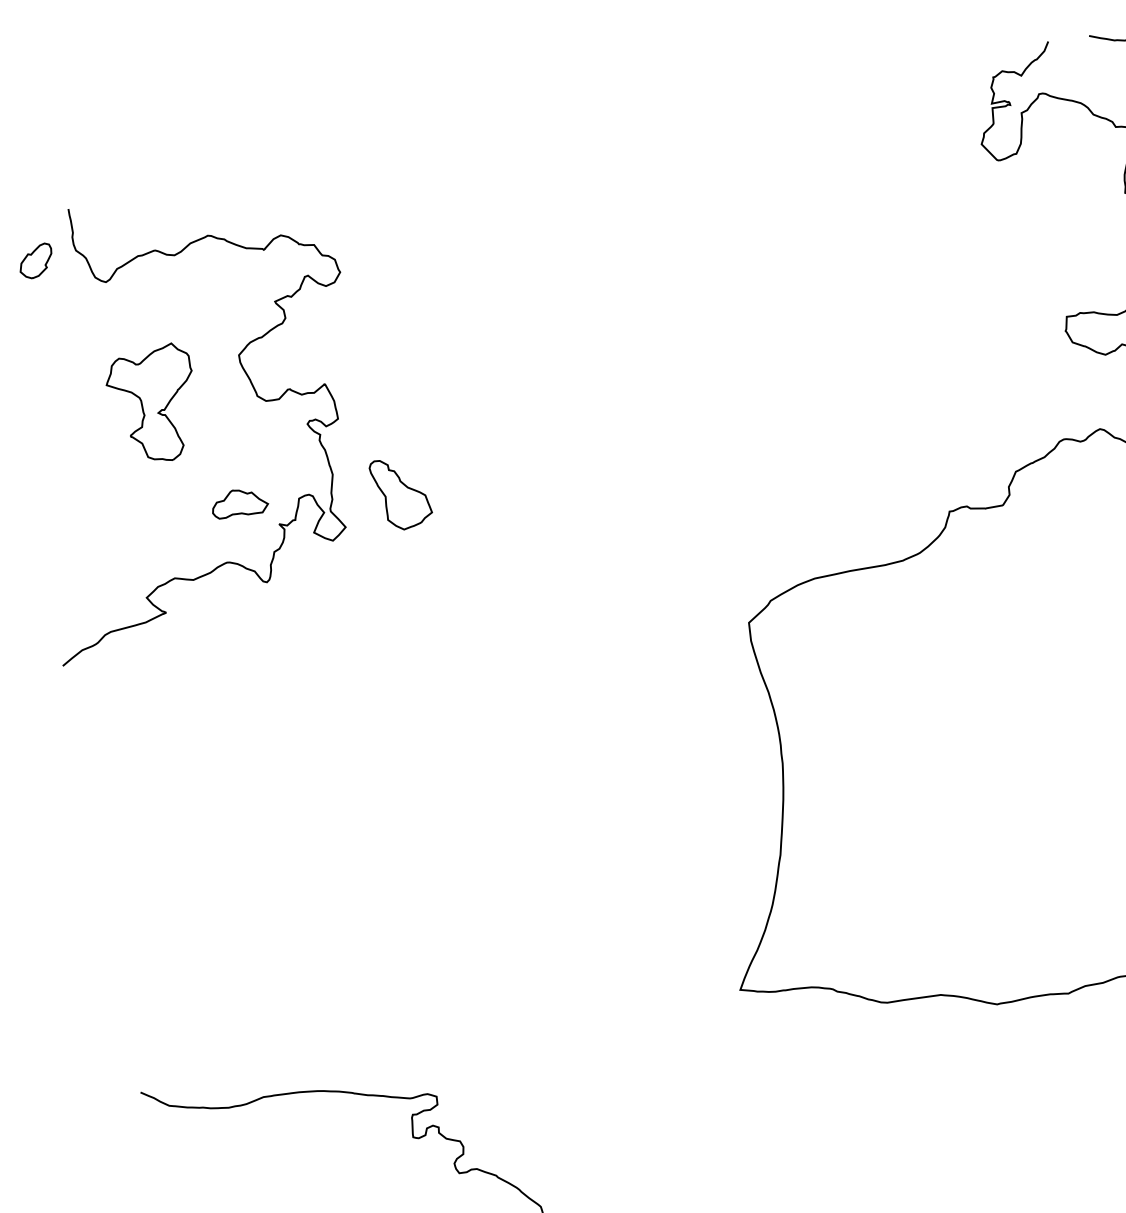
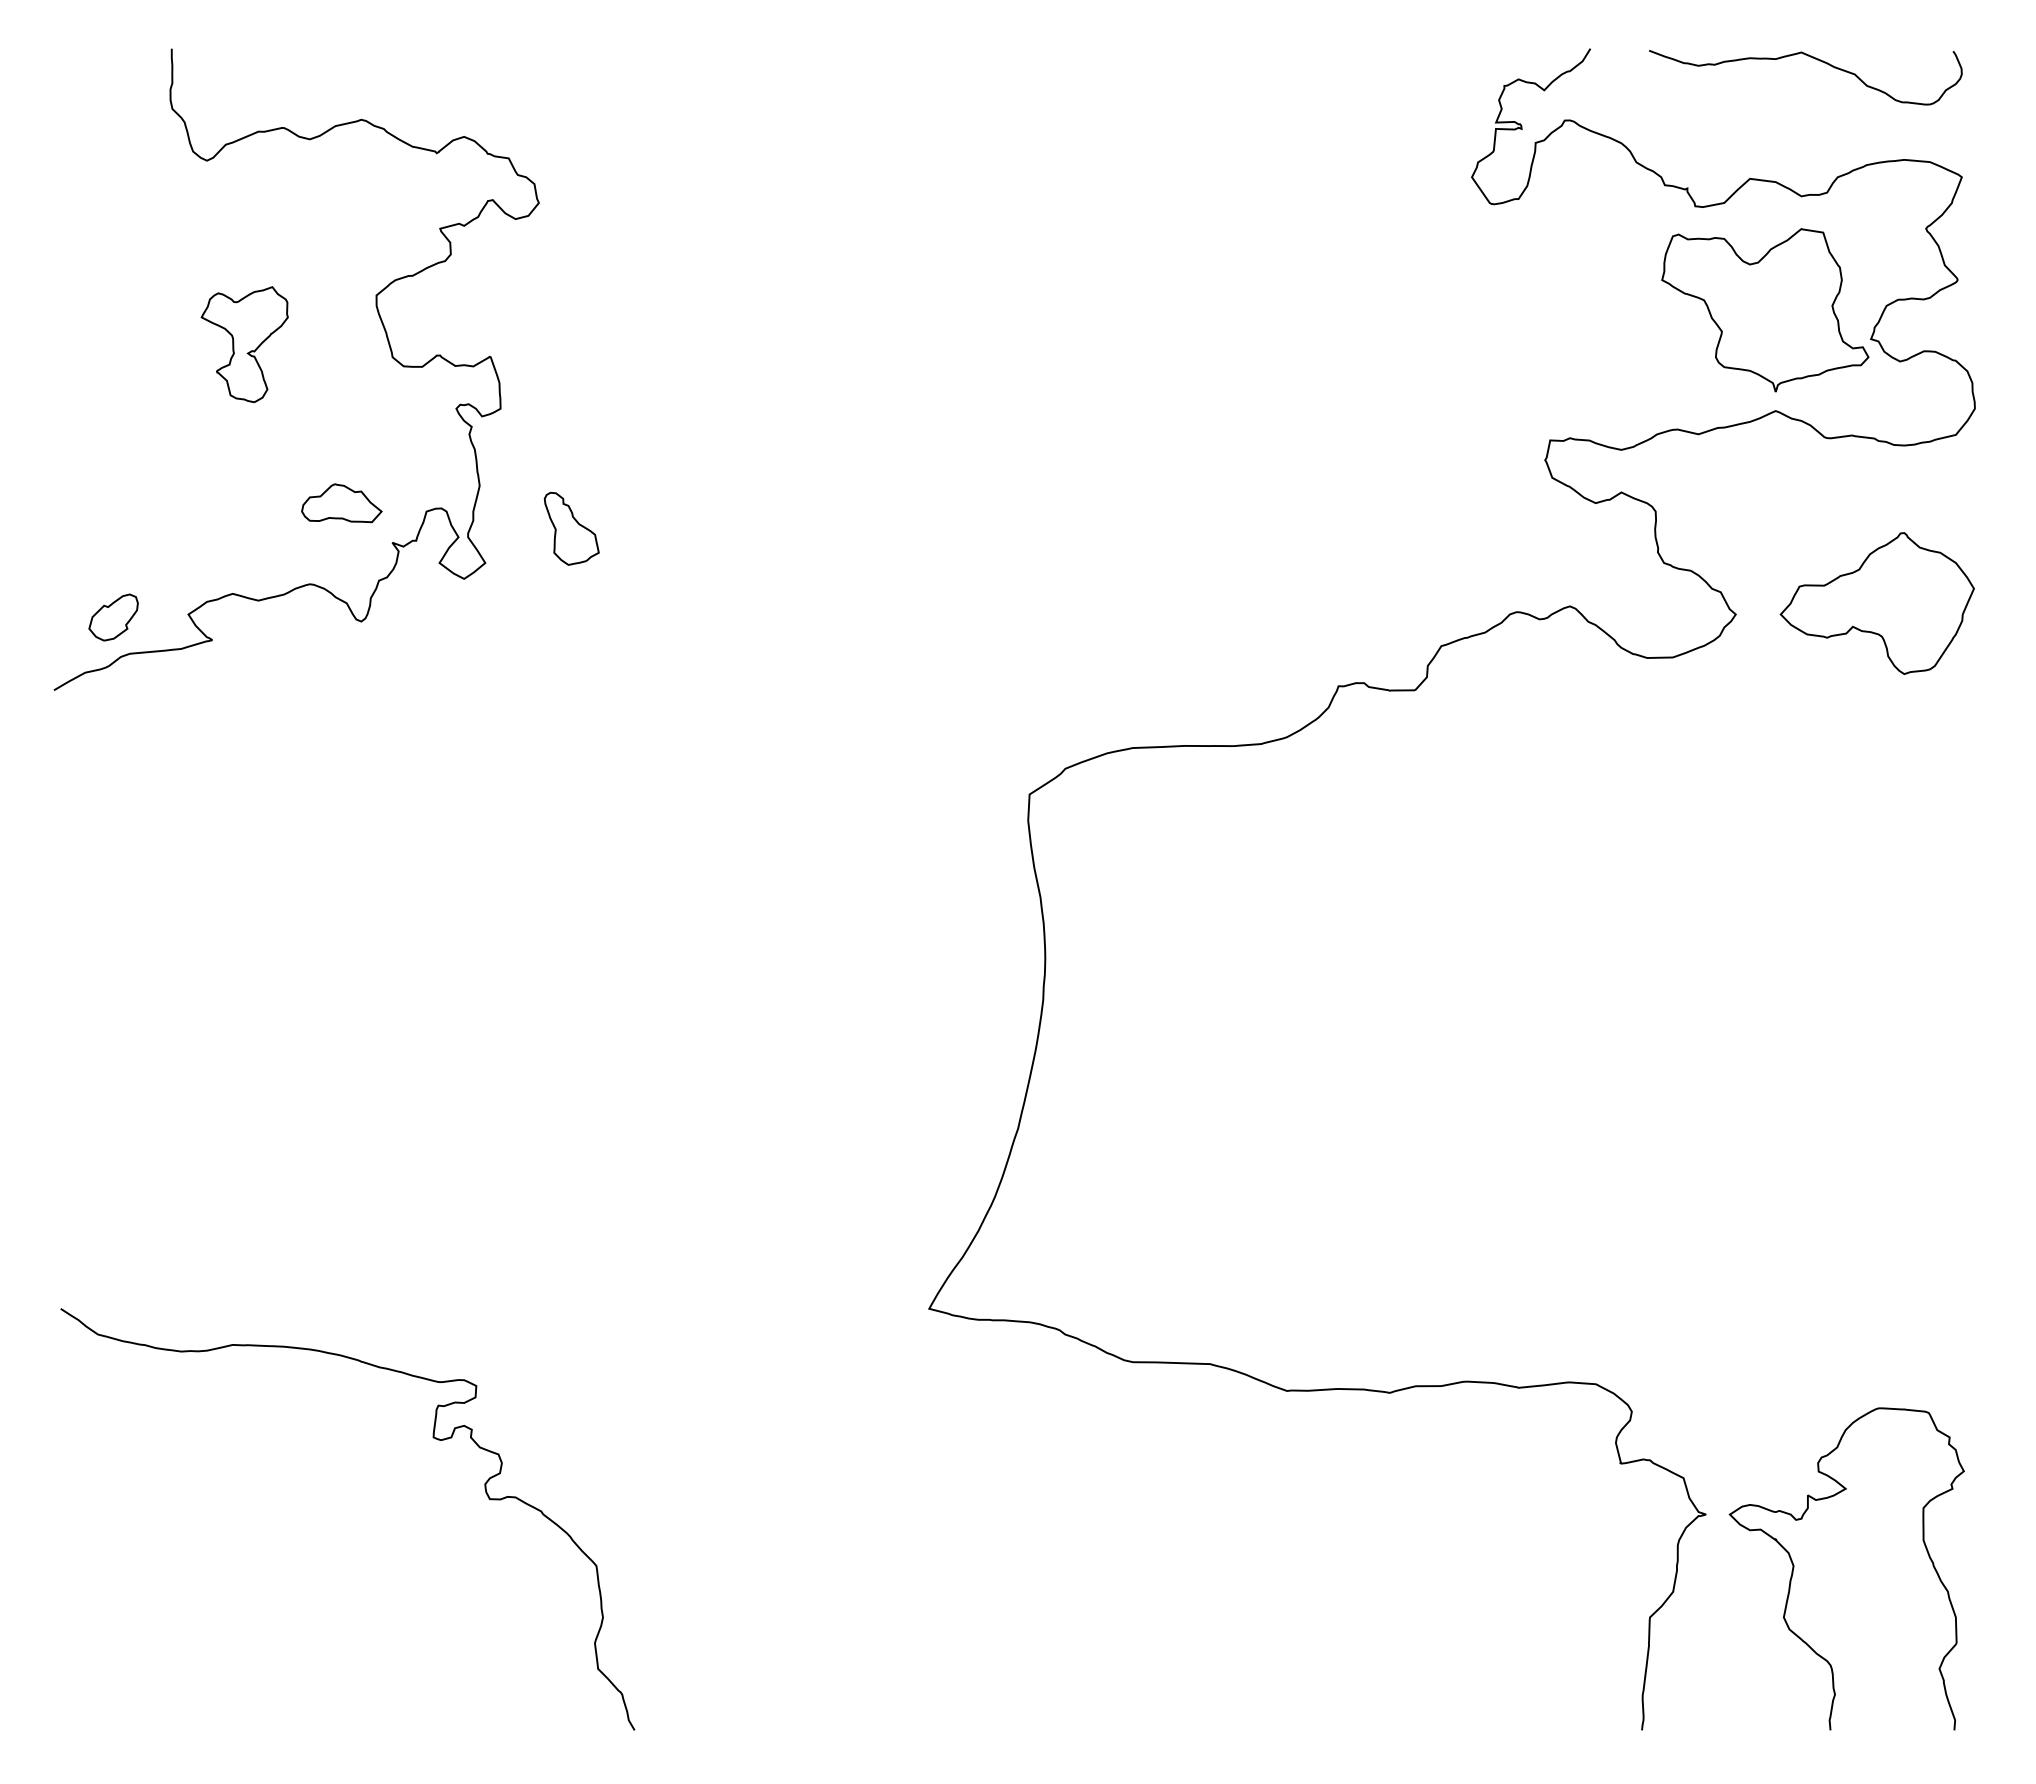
part: (35, 261) -> (113, 617), moved
part: (153, 404) -> (244, 344), size x0.7
part: (401, 493) -> (571, 528), size x0.7

